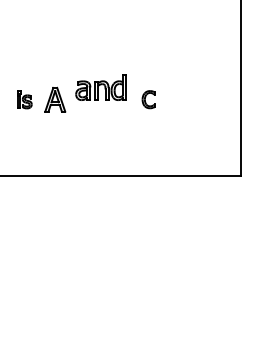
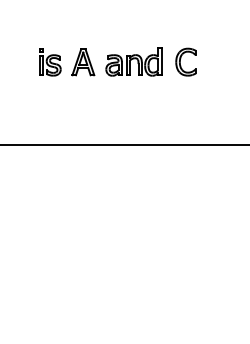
part: (100, 87) -> (133, 61), moved
part: (24, 99) -> (49, 61), size x1.43
part: (148, 99) -> (185, 61), size x1.43

